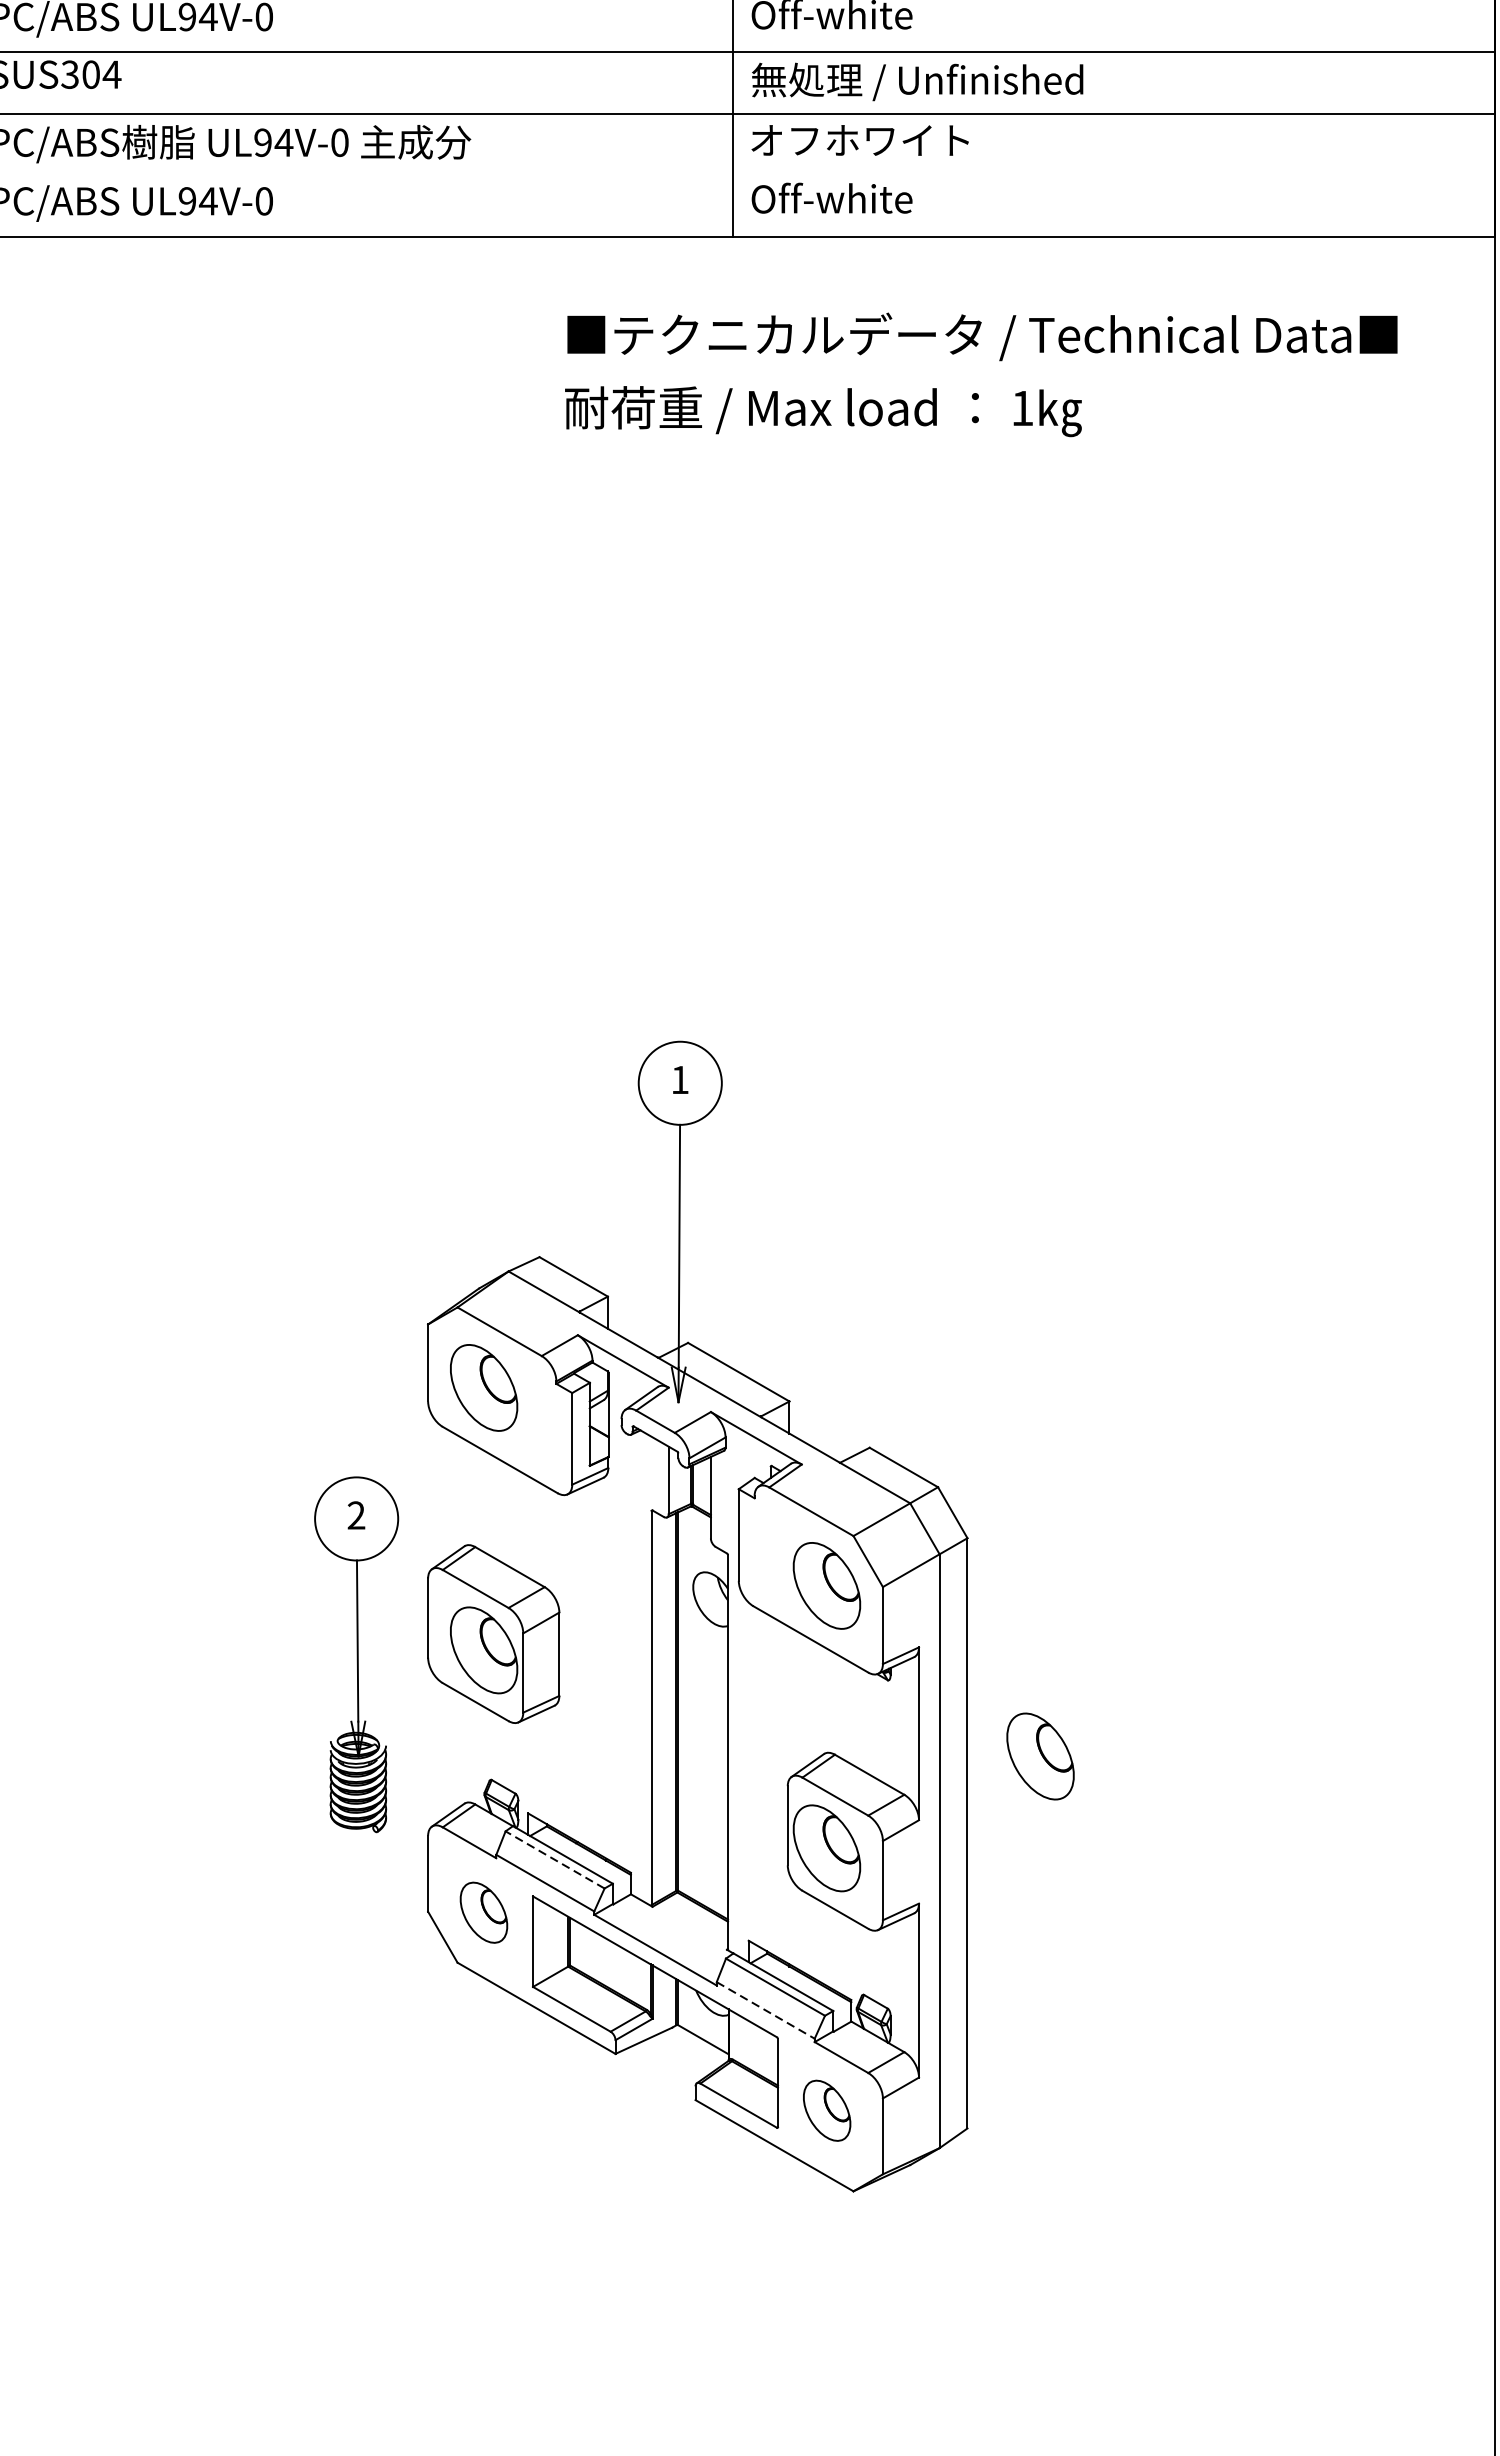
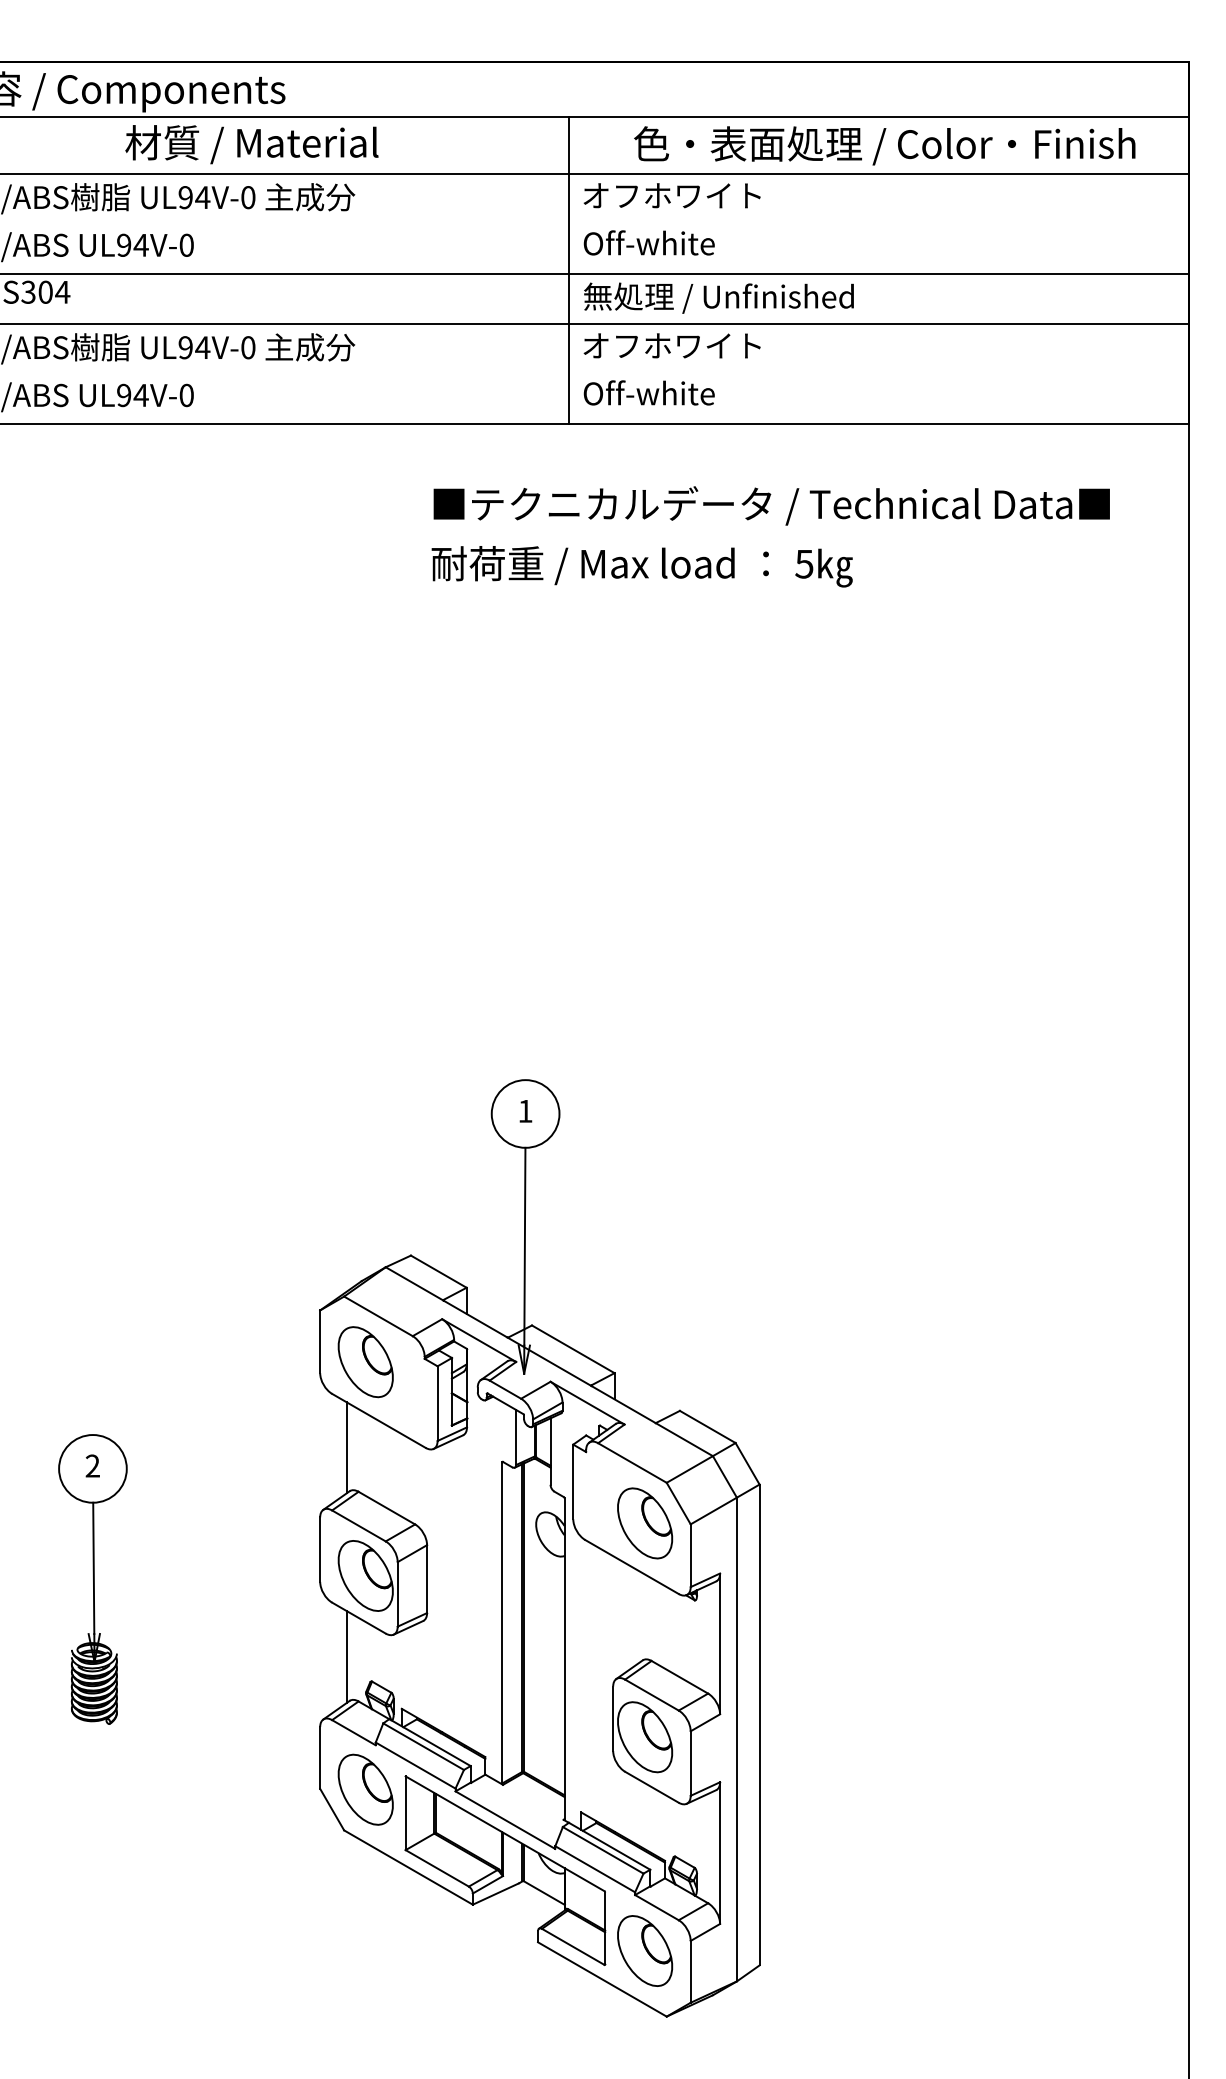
text: (1022, 408) -> (804, 564), 1 -> 5
line: (460, 1492) -> (346, 1447), added
part: (356, 1654) -> (92, 1579), moved
line: (460, 1750) -> (346, 1657), added
part: (1041, 1756) -> (819, 1662), removed
line: (554, 1859) -> (423, 1746), dashed -> solid
part: (483, 1912) -> (365, 1789), size x1.43
line: (766, 2010) -> (595, 1869), dashed -> solid
part: (827, 2110) -> (645, 1950), size x1.43

